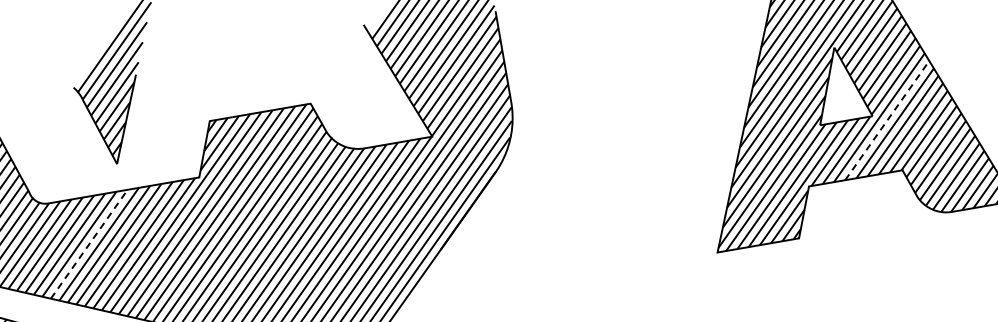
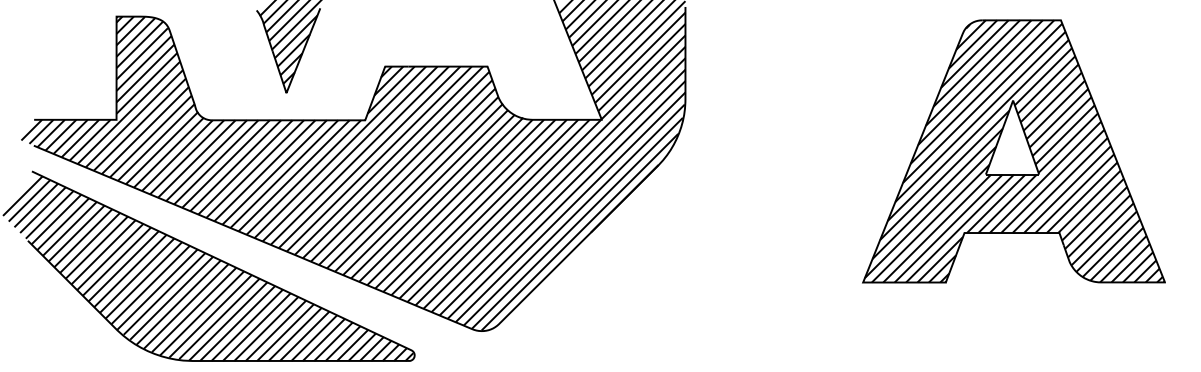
line: (886, 120) -> (1052, 181), dashed -> solid
line: (89, 244) -> (245, 167), dashed -> solid

